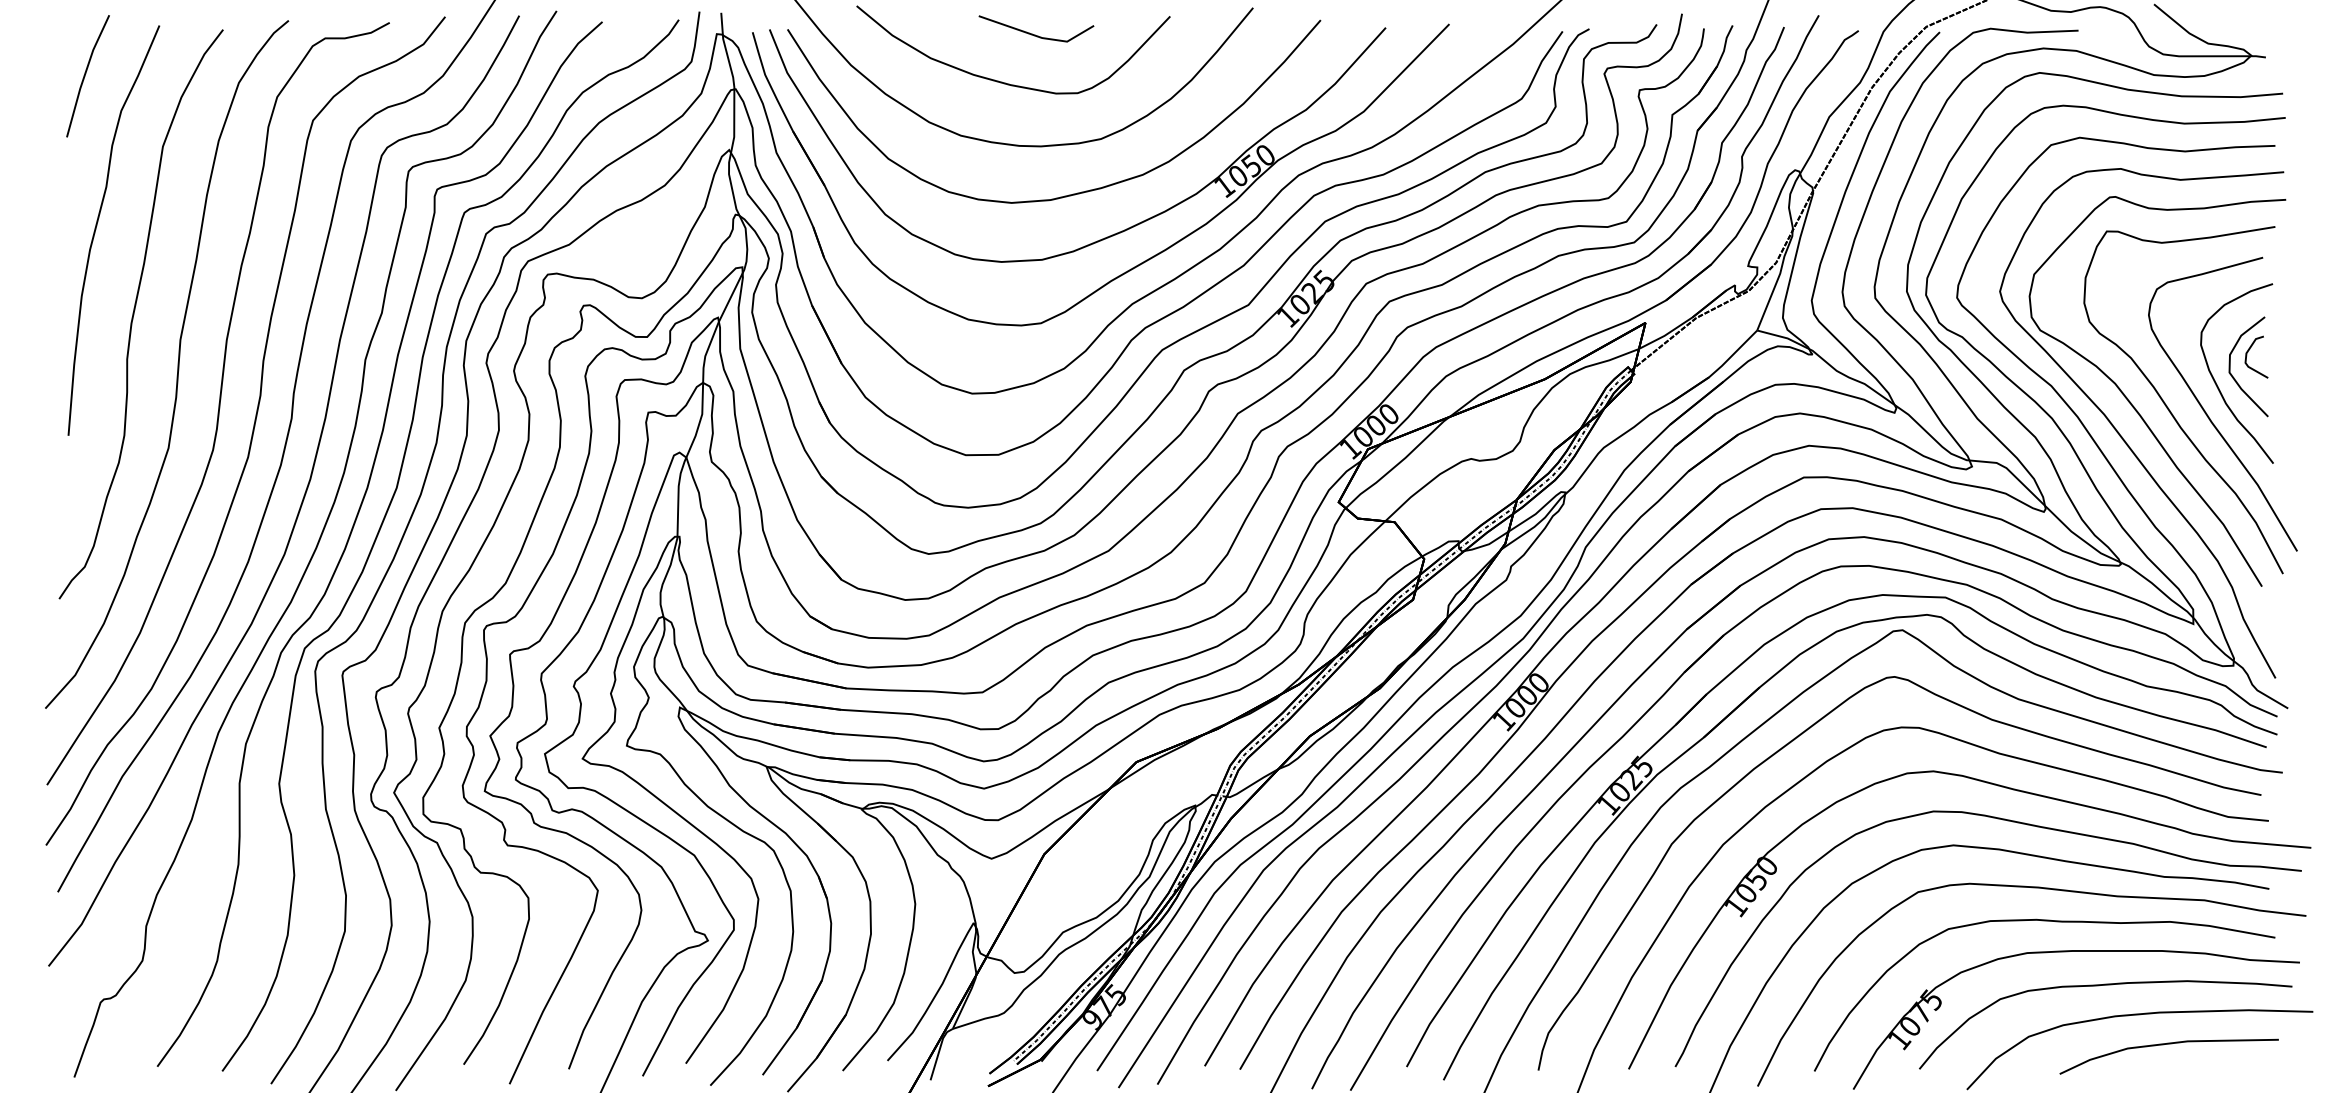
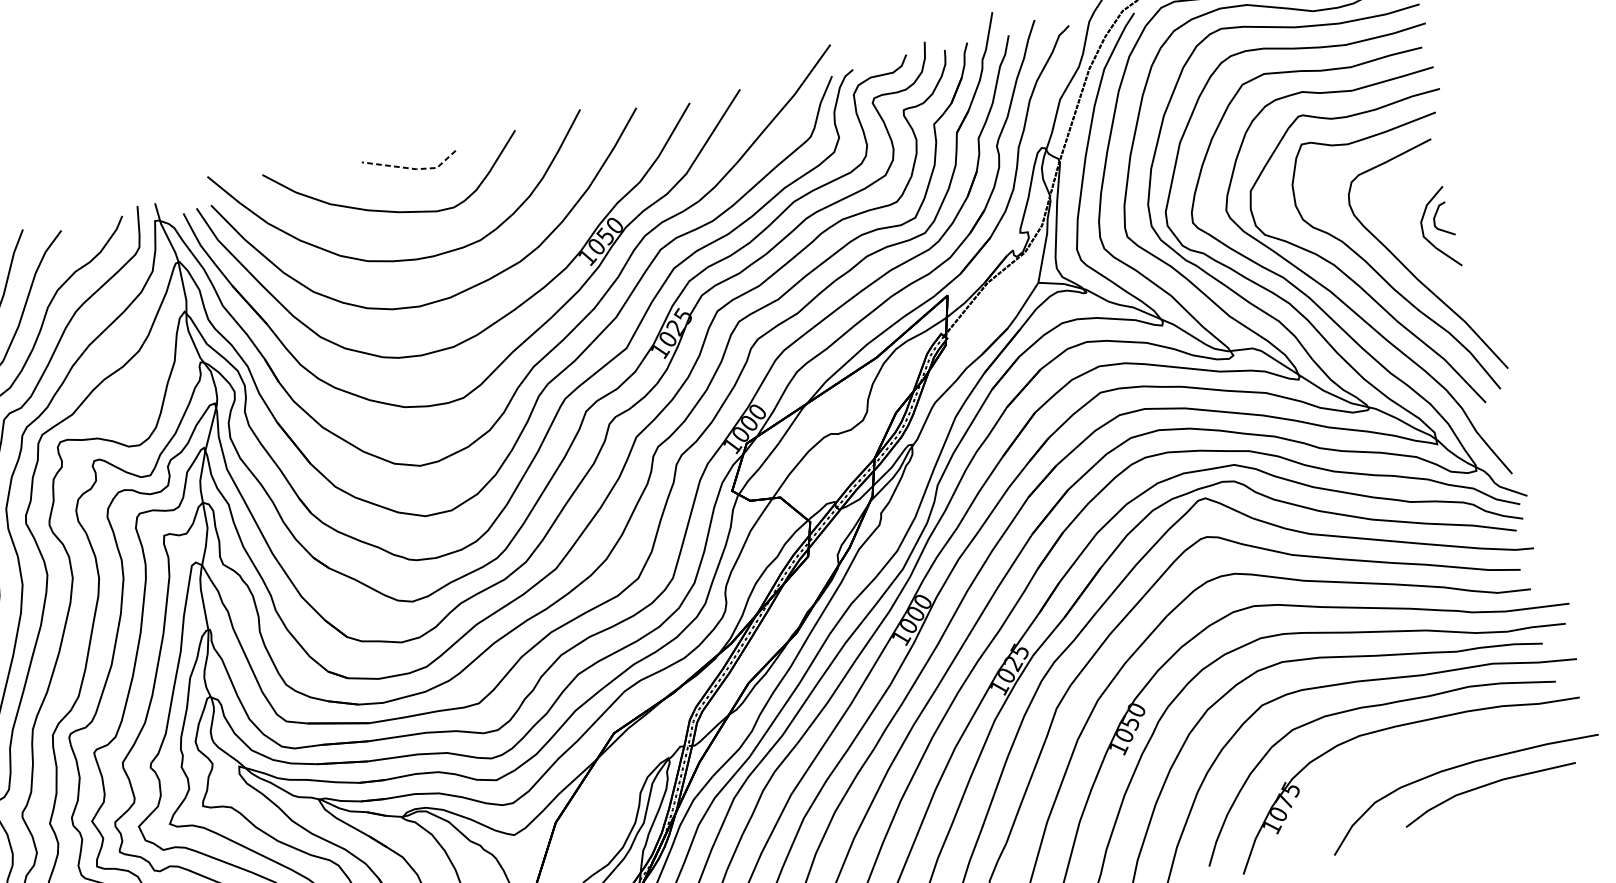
line: (1038, 36) -> (413, 168), solid -> dashed
curve: (2216, 382) -> (1414, 246), removed
curve: (2099, 986) -> (1423, 750), removed

